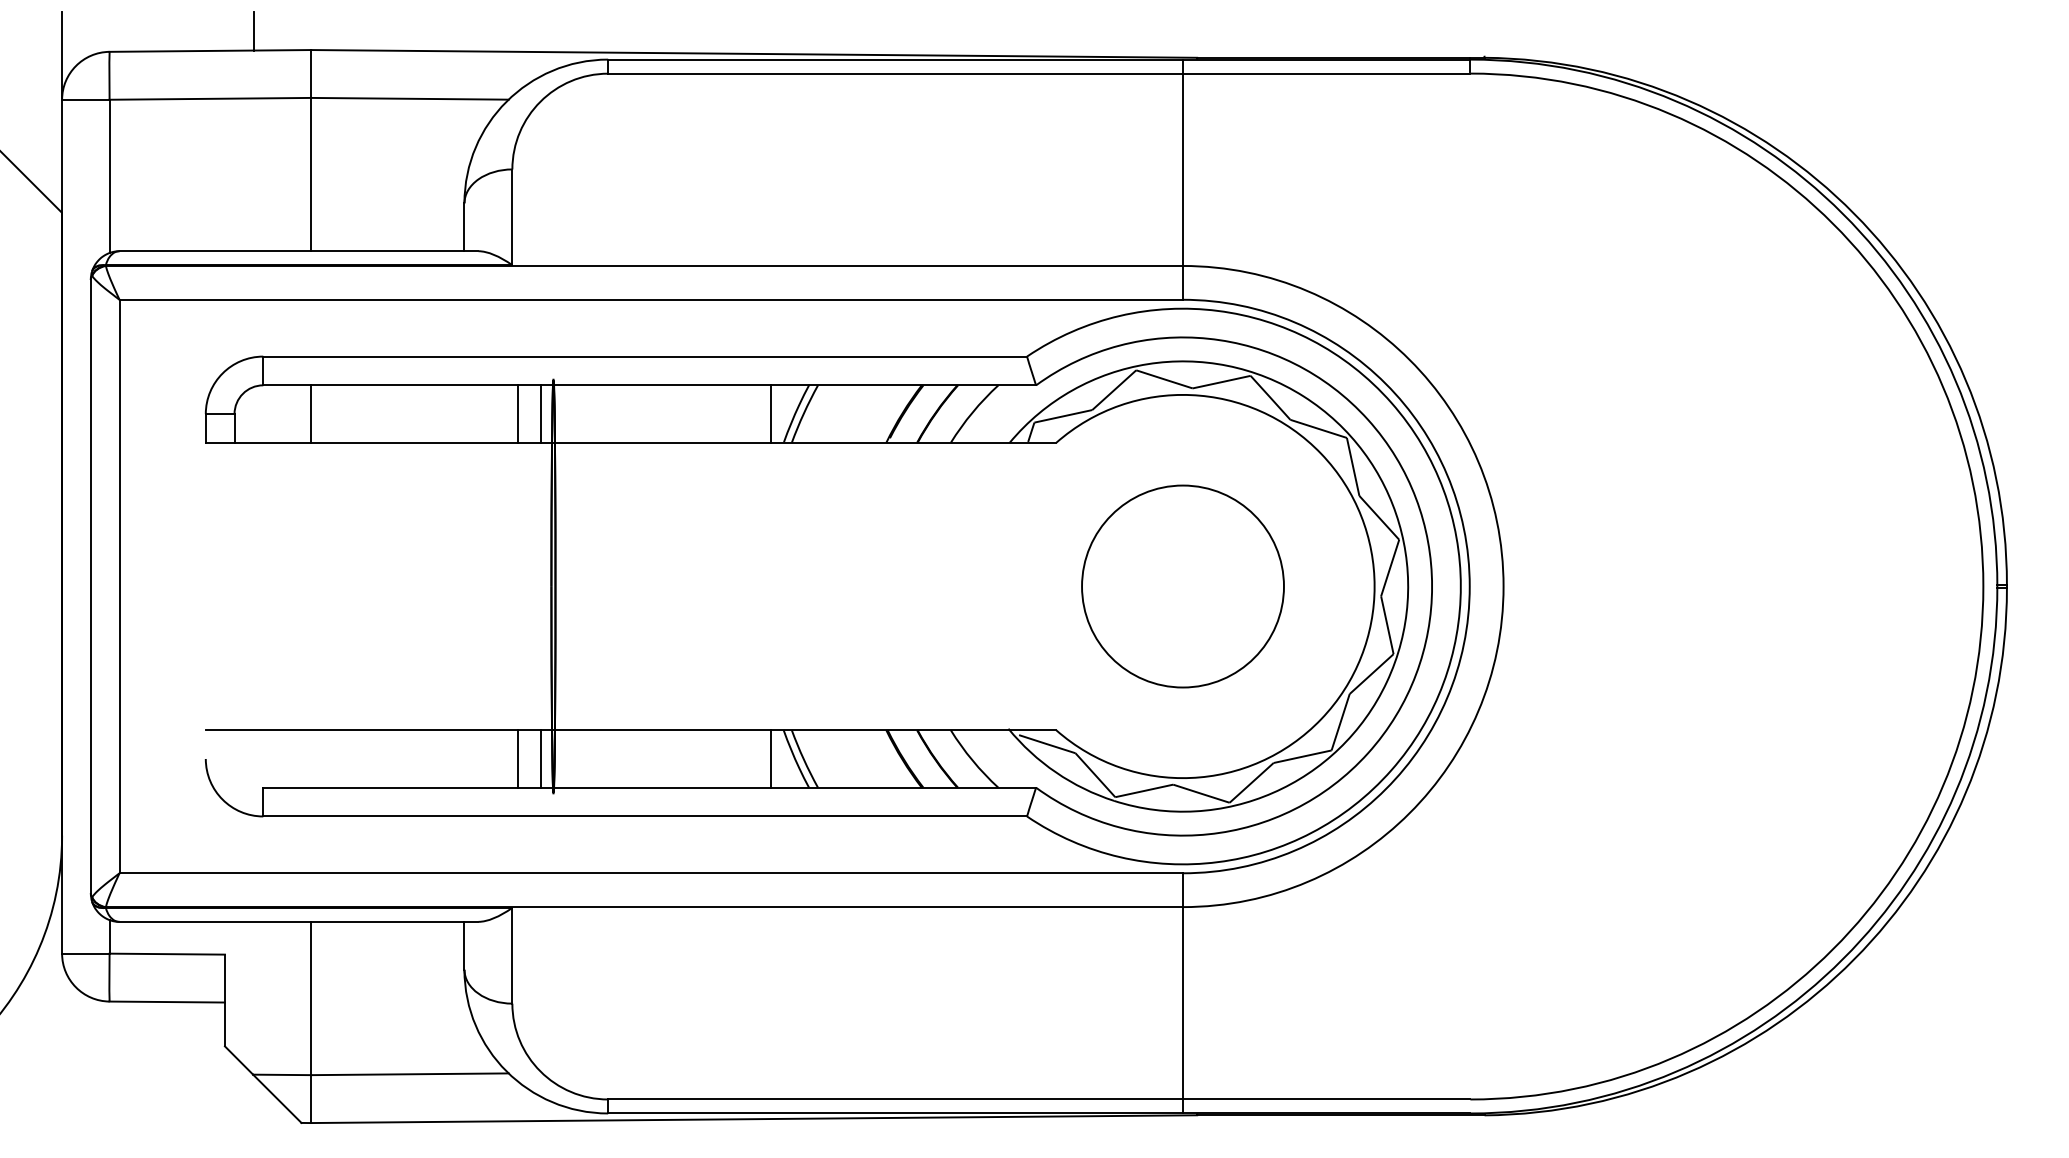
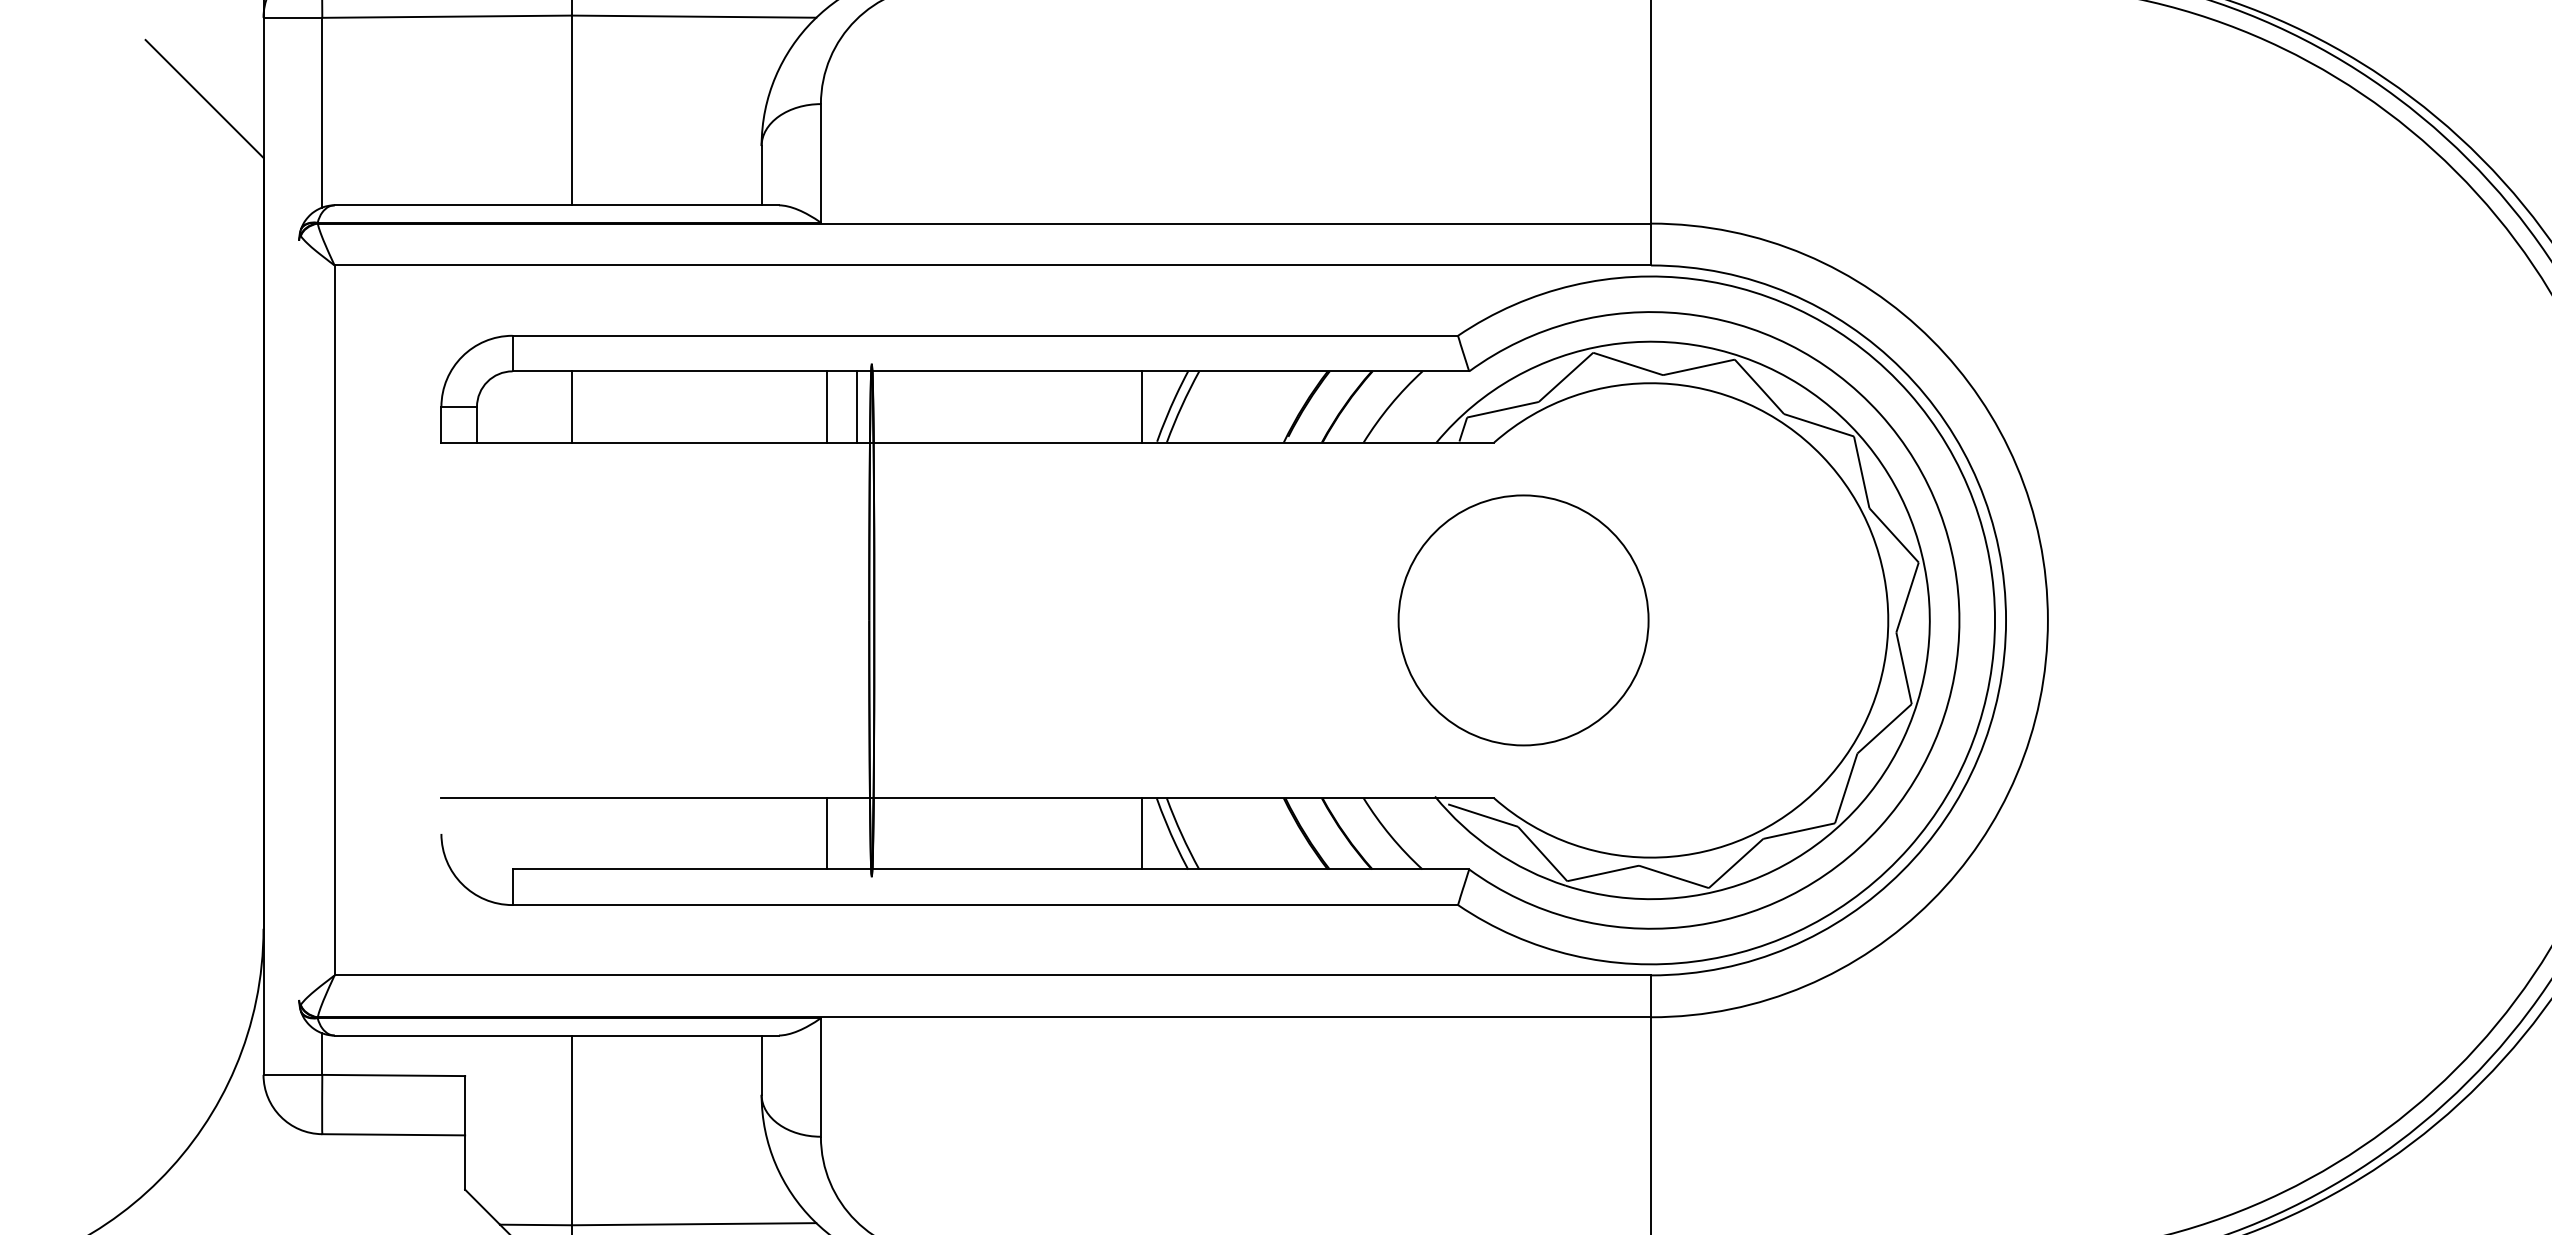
line: (90, 586) -> (298, 620), removed
circle: (1182, 586) -> (1522, 620), moved
line: (541, 758) -> (856, 833), removed

